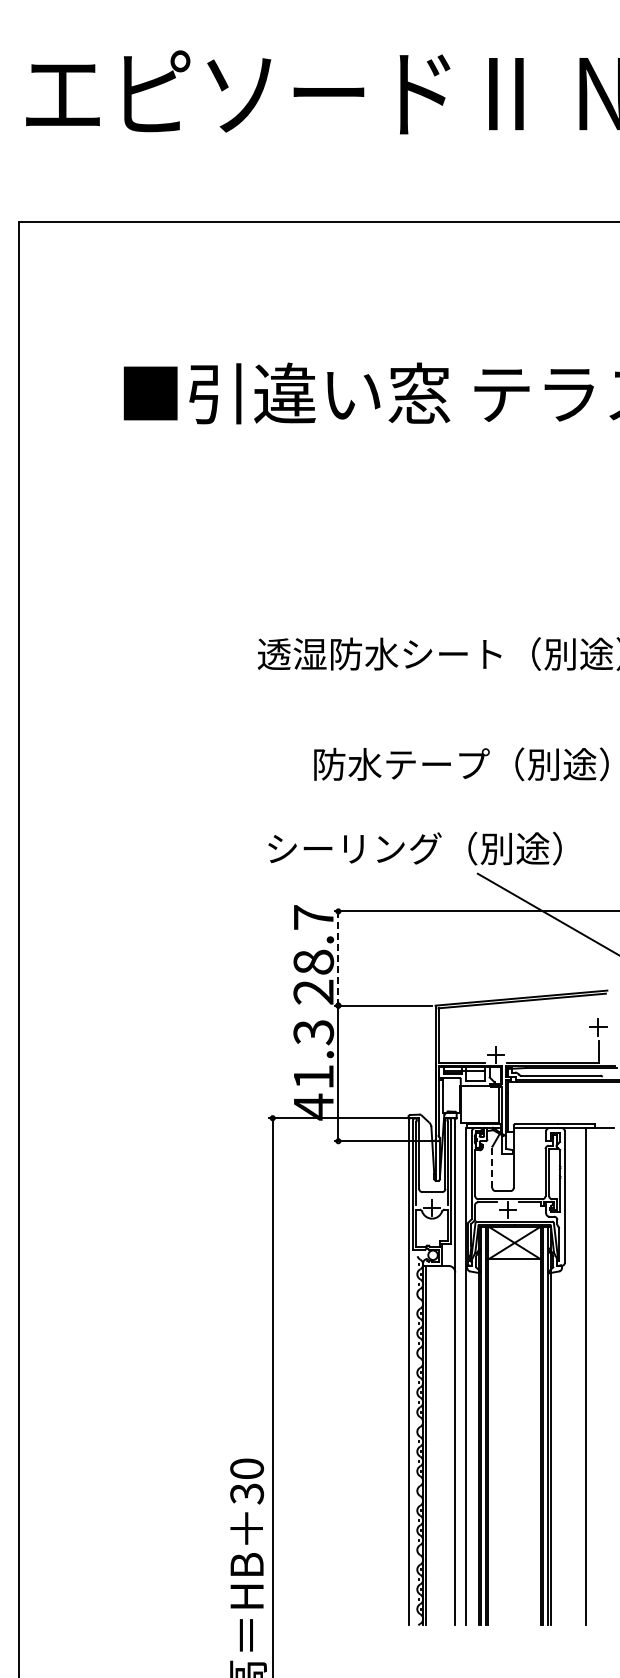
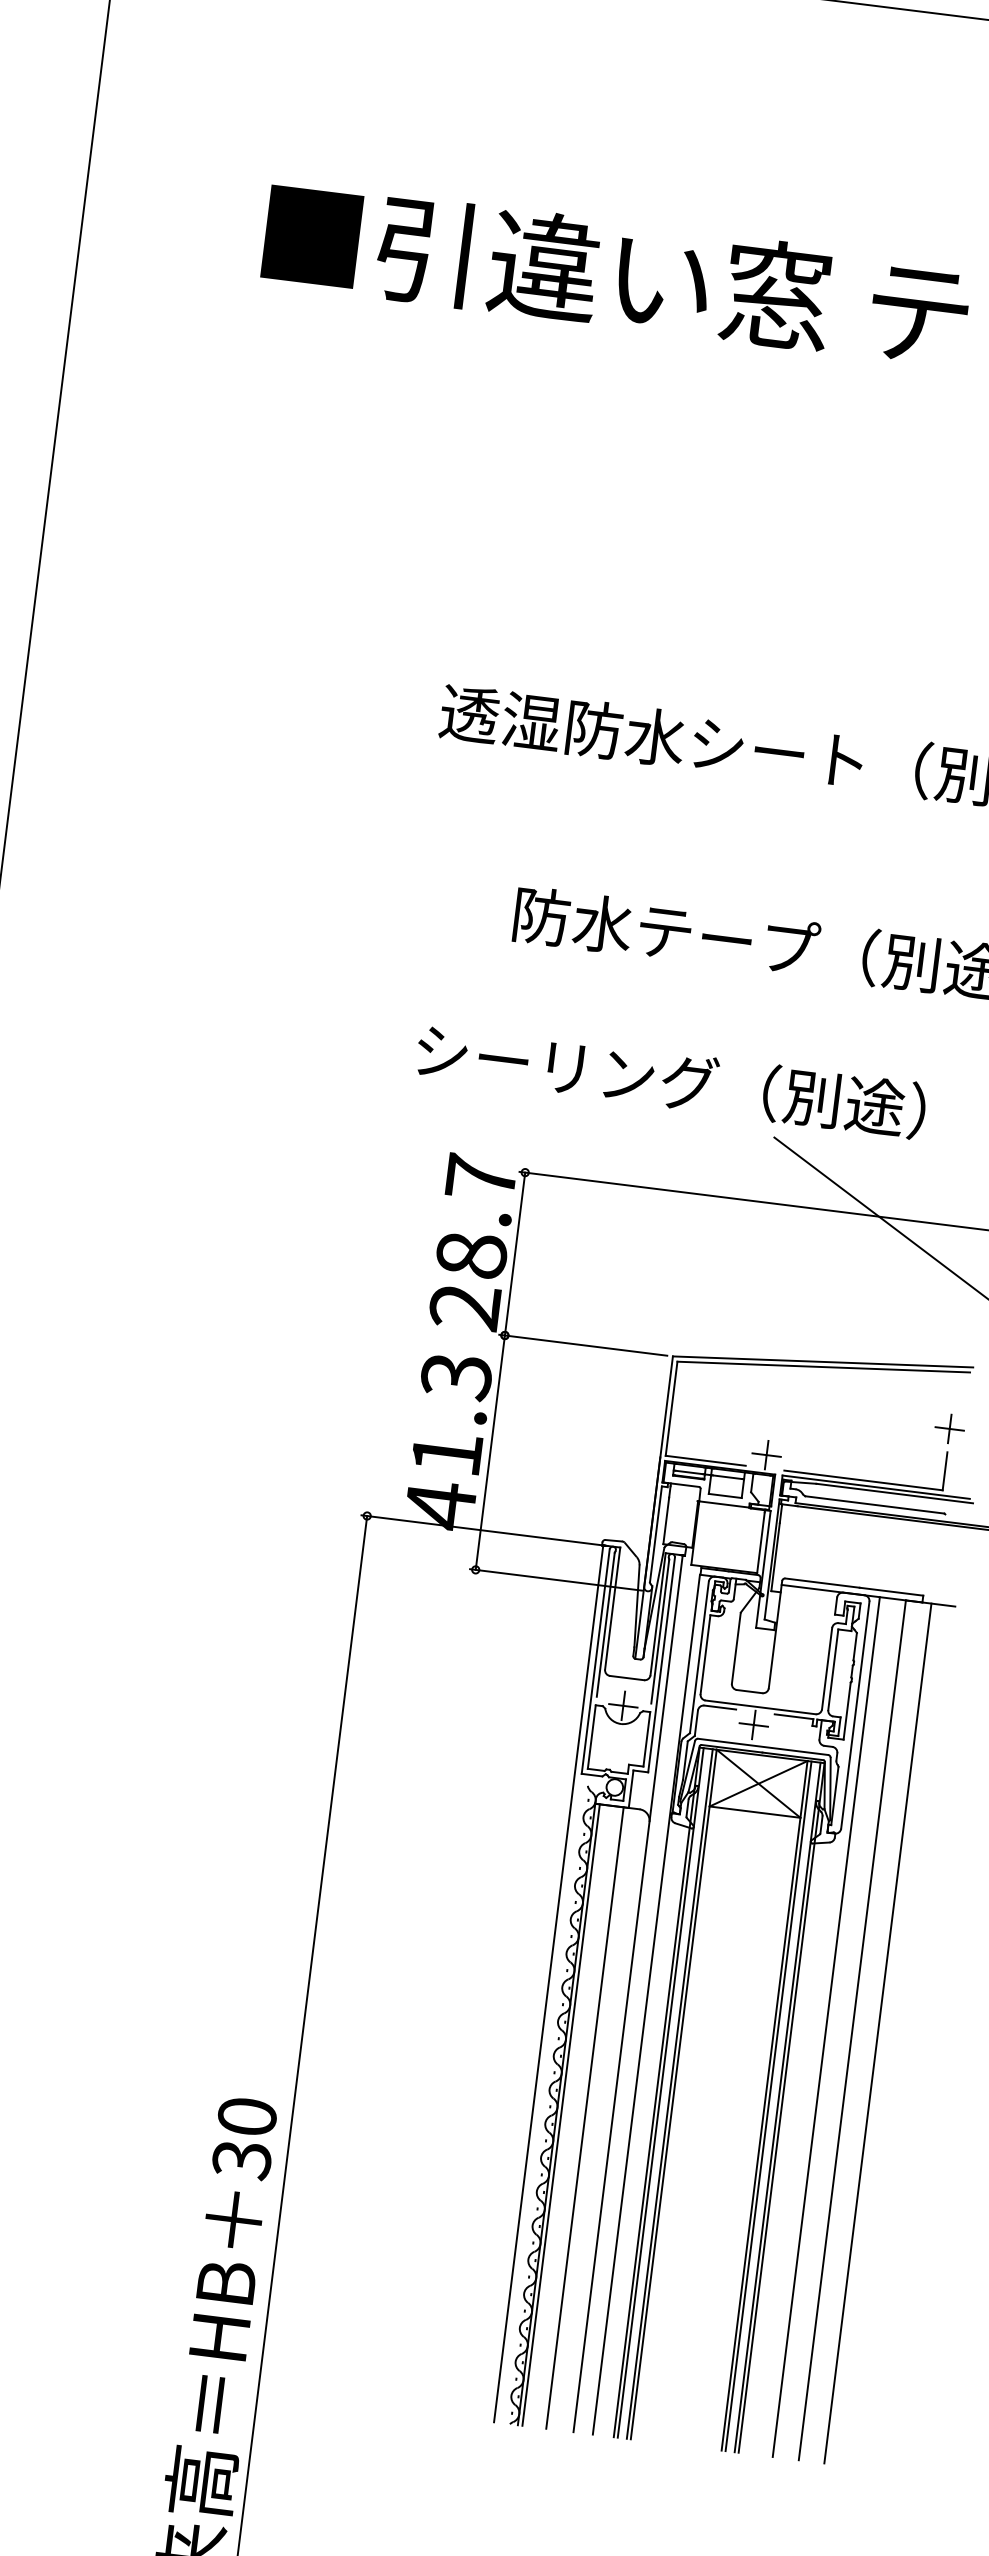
line: (338, 959) -> (515, 1255), dashed -> solid
line: (492, 1166) -> (736, 1646), dashed -> solid
line: (570, 1376) -> (826, 2026), added
line: (600, 1376) -> (878, 2033), added
line: (439, 1445) -> (585, 2117), added

